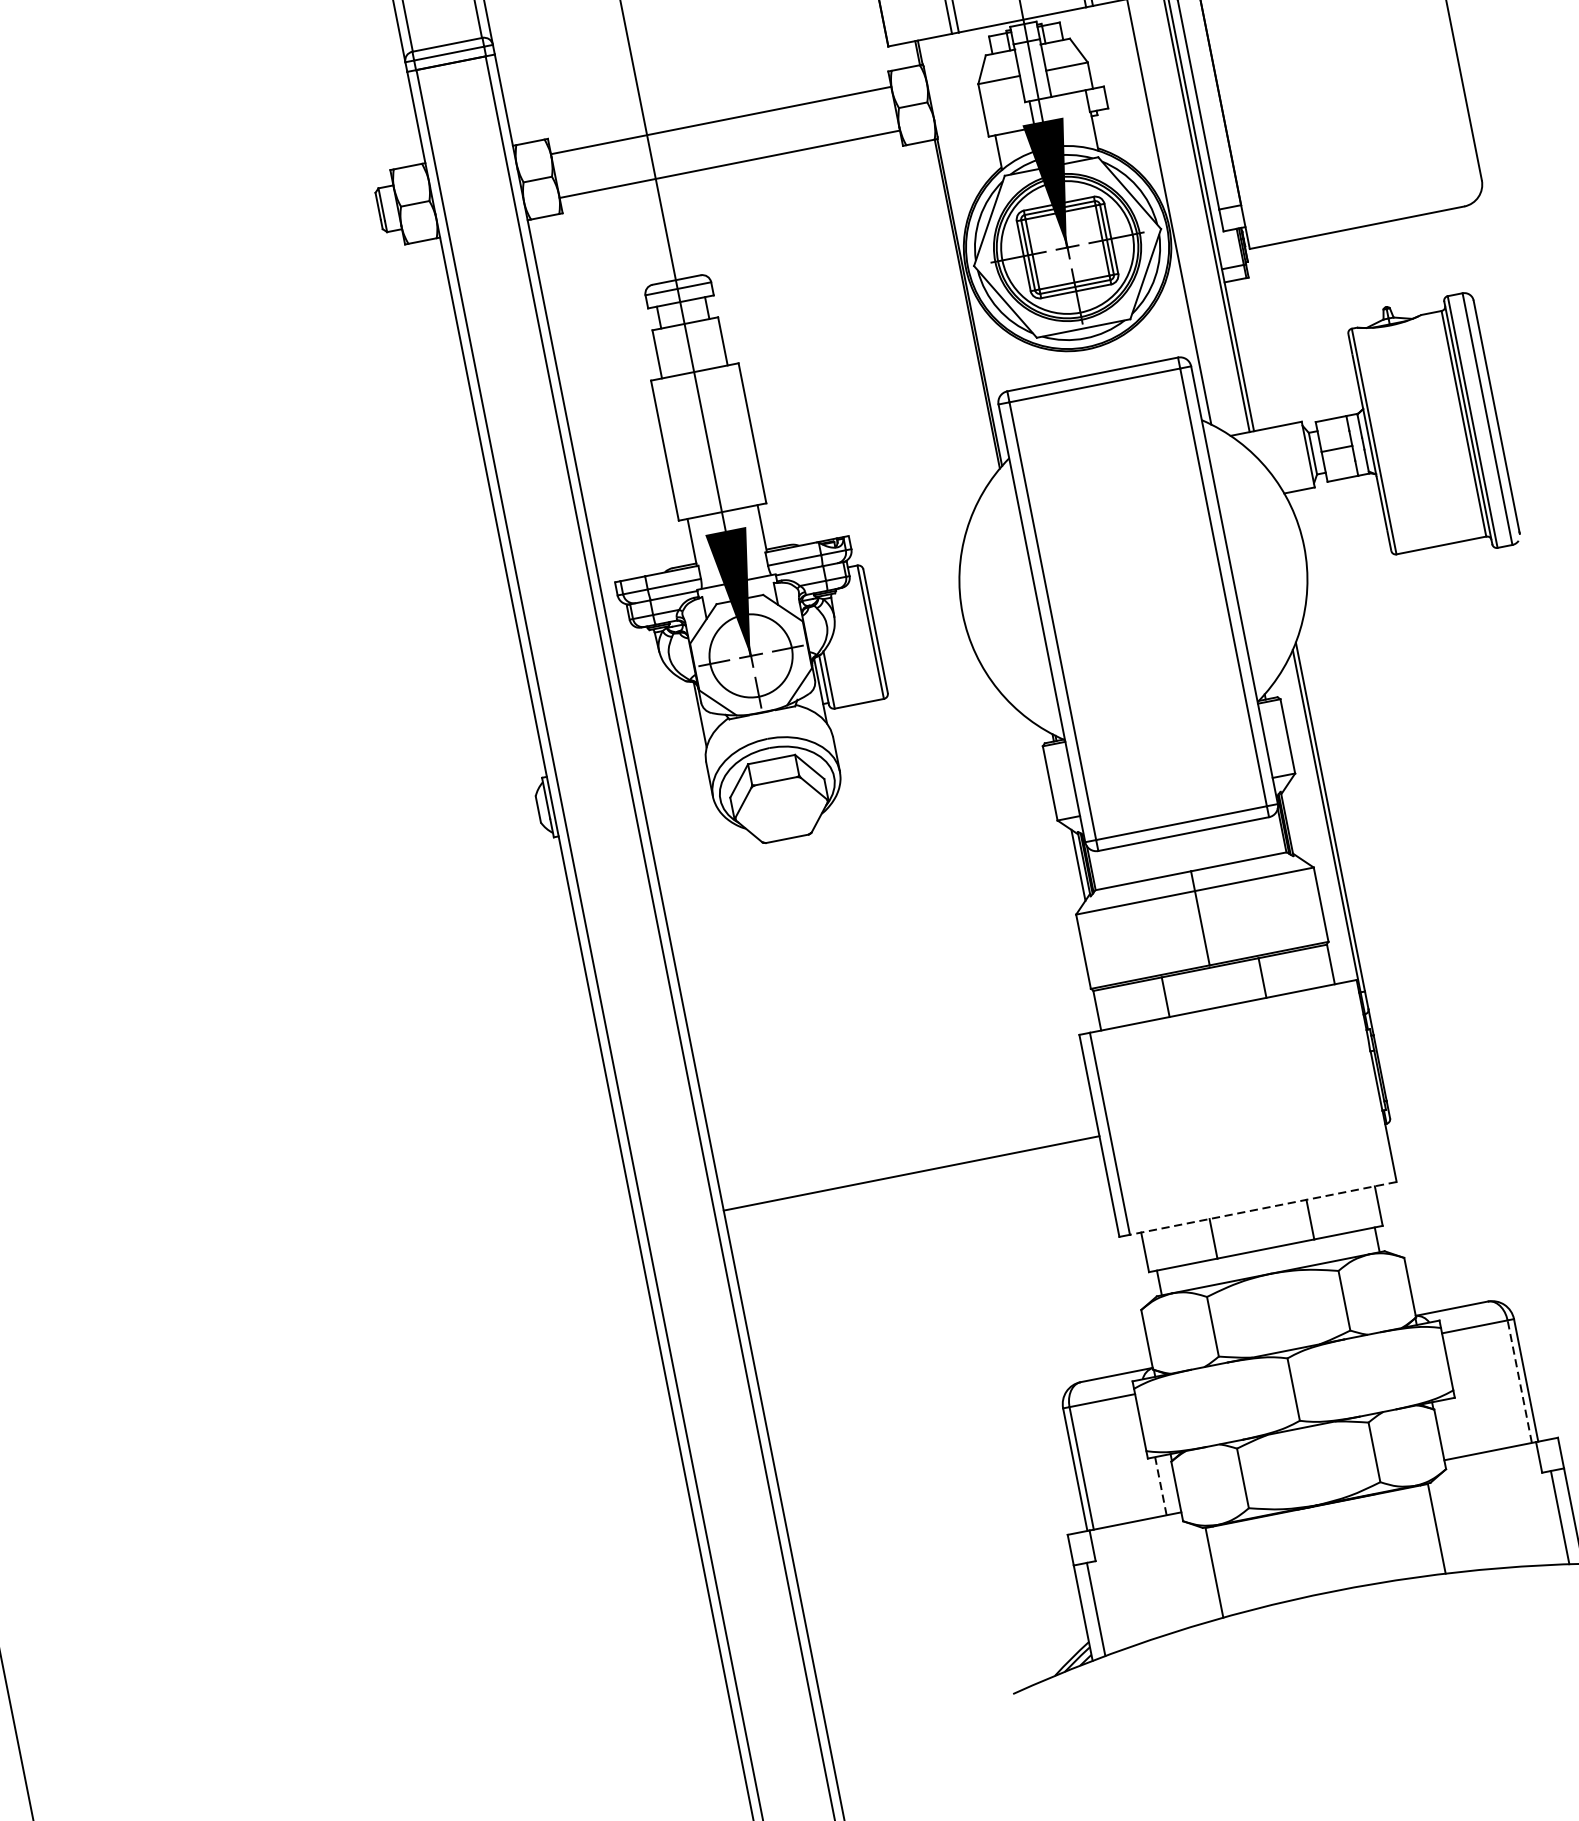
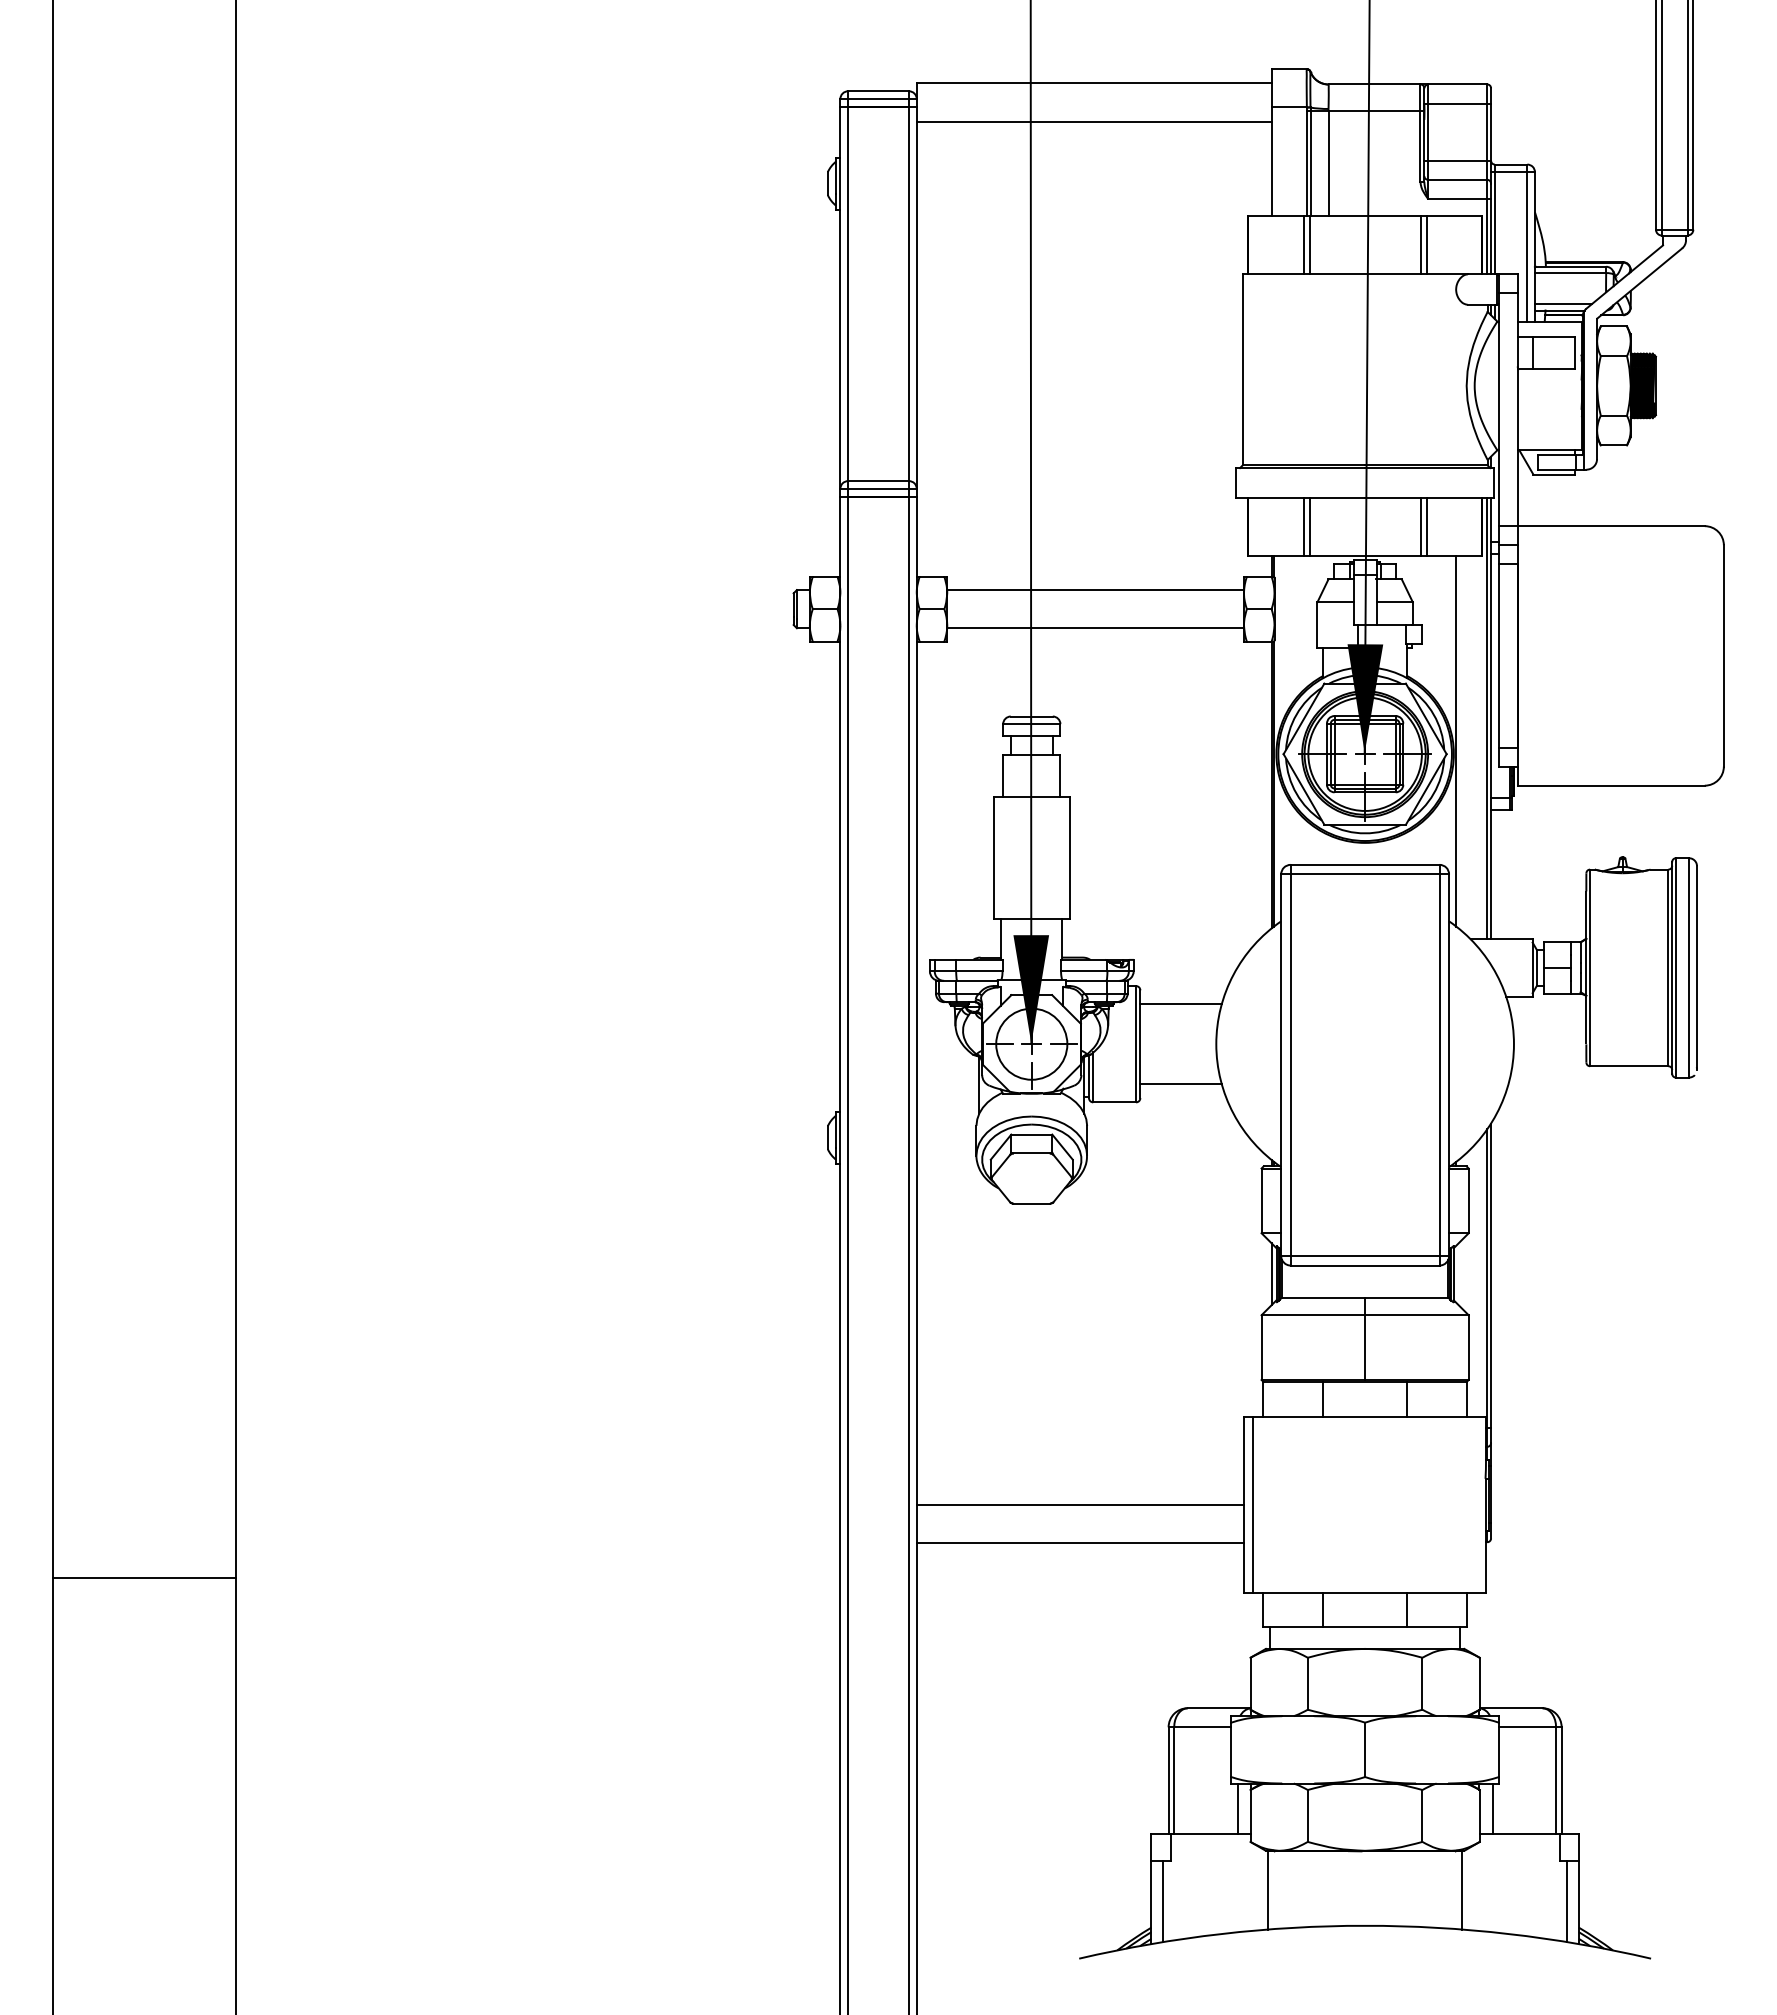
line: (912, 576) -> (1180, 1004), added
line: (930, 668) -> (1180, 1084), added
line: (1262, 1208) -> (1369, 1592), dashed -> solid
line: (920, 1217) -> (1080, 1543), added
line: (1520, 1381) -> (1556, 1780), dashed -> solid
line: (1453, 1427) -> (1492, 1808), added
line: (1160, 1485) -> (1237, 1808), dashed -> solid

